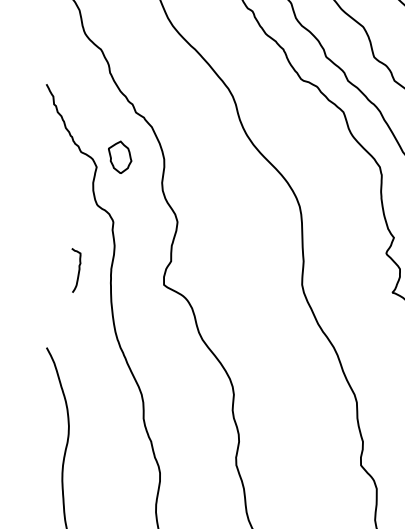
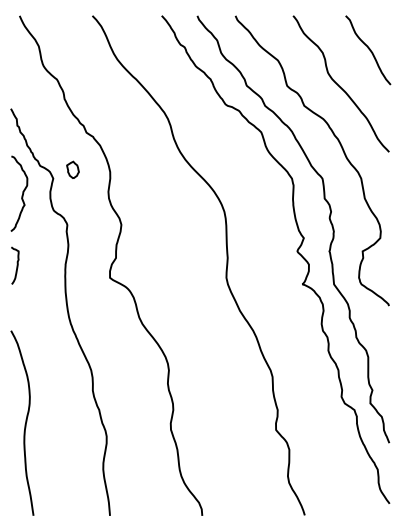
part: (119, 156) -> (72, 169), size x0.62
curve: (58, 187) -> (21, 195), added
curve: (77, 270) -> (16, 265), moved

